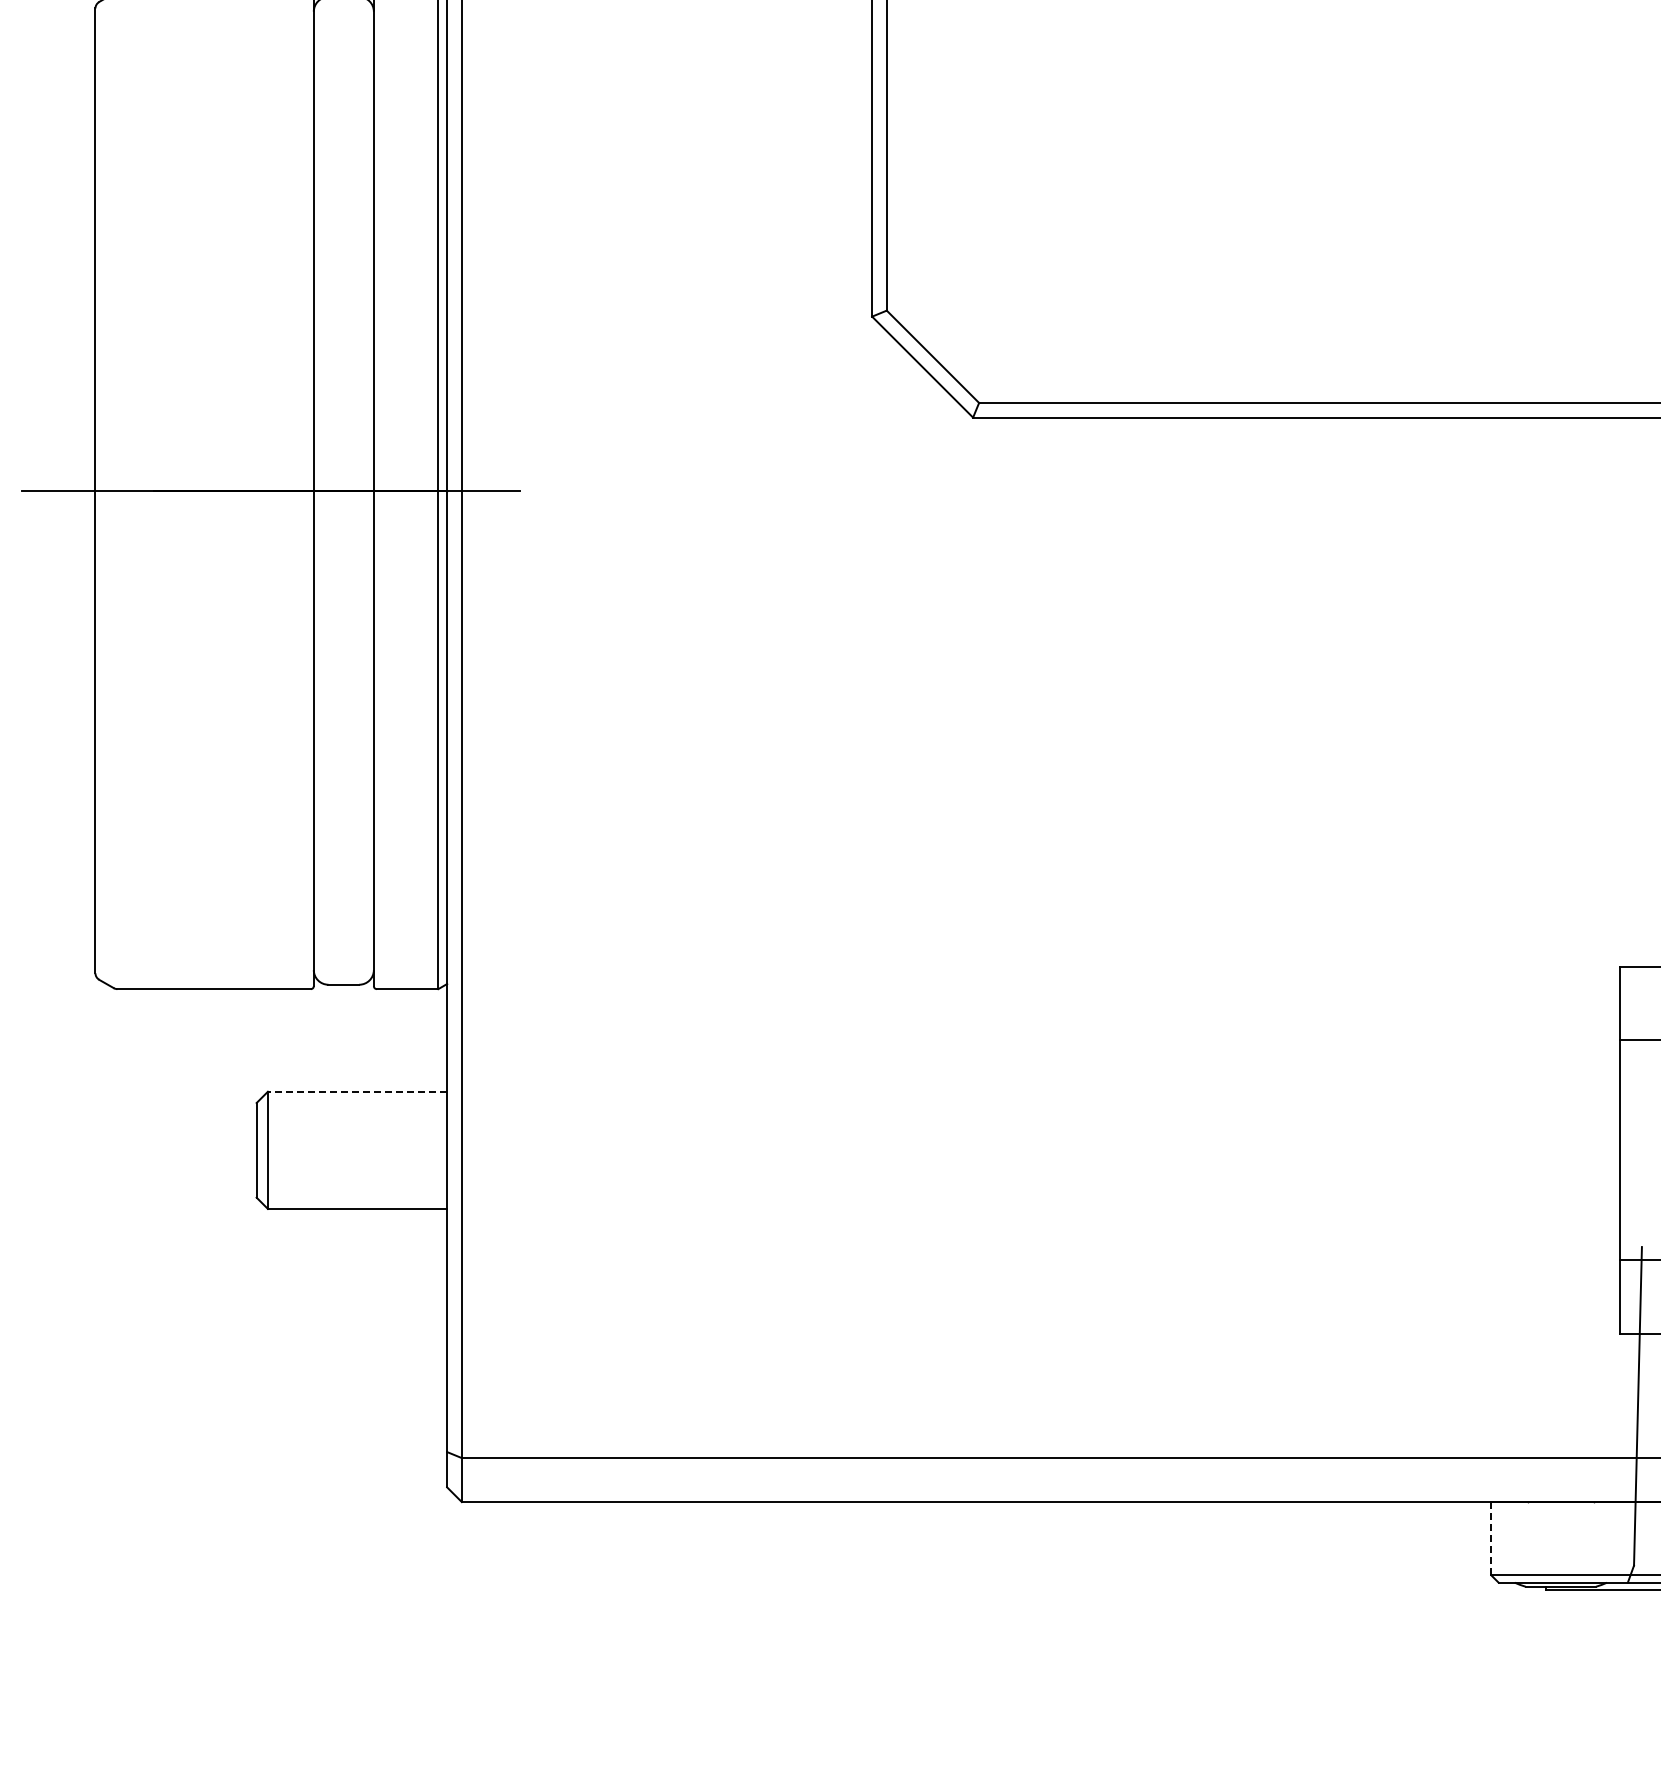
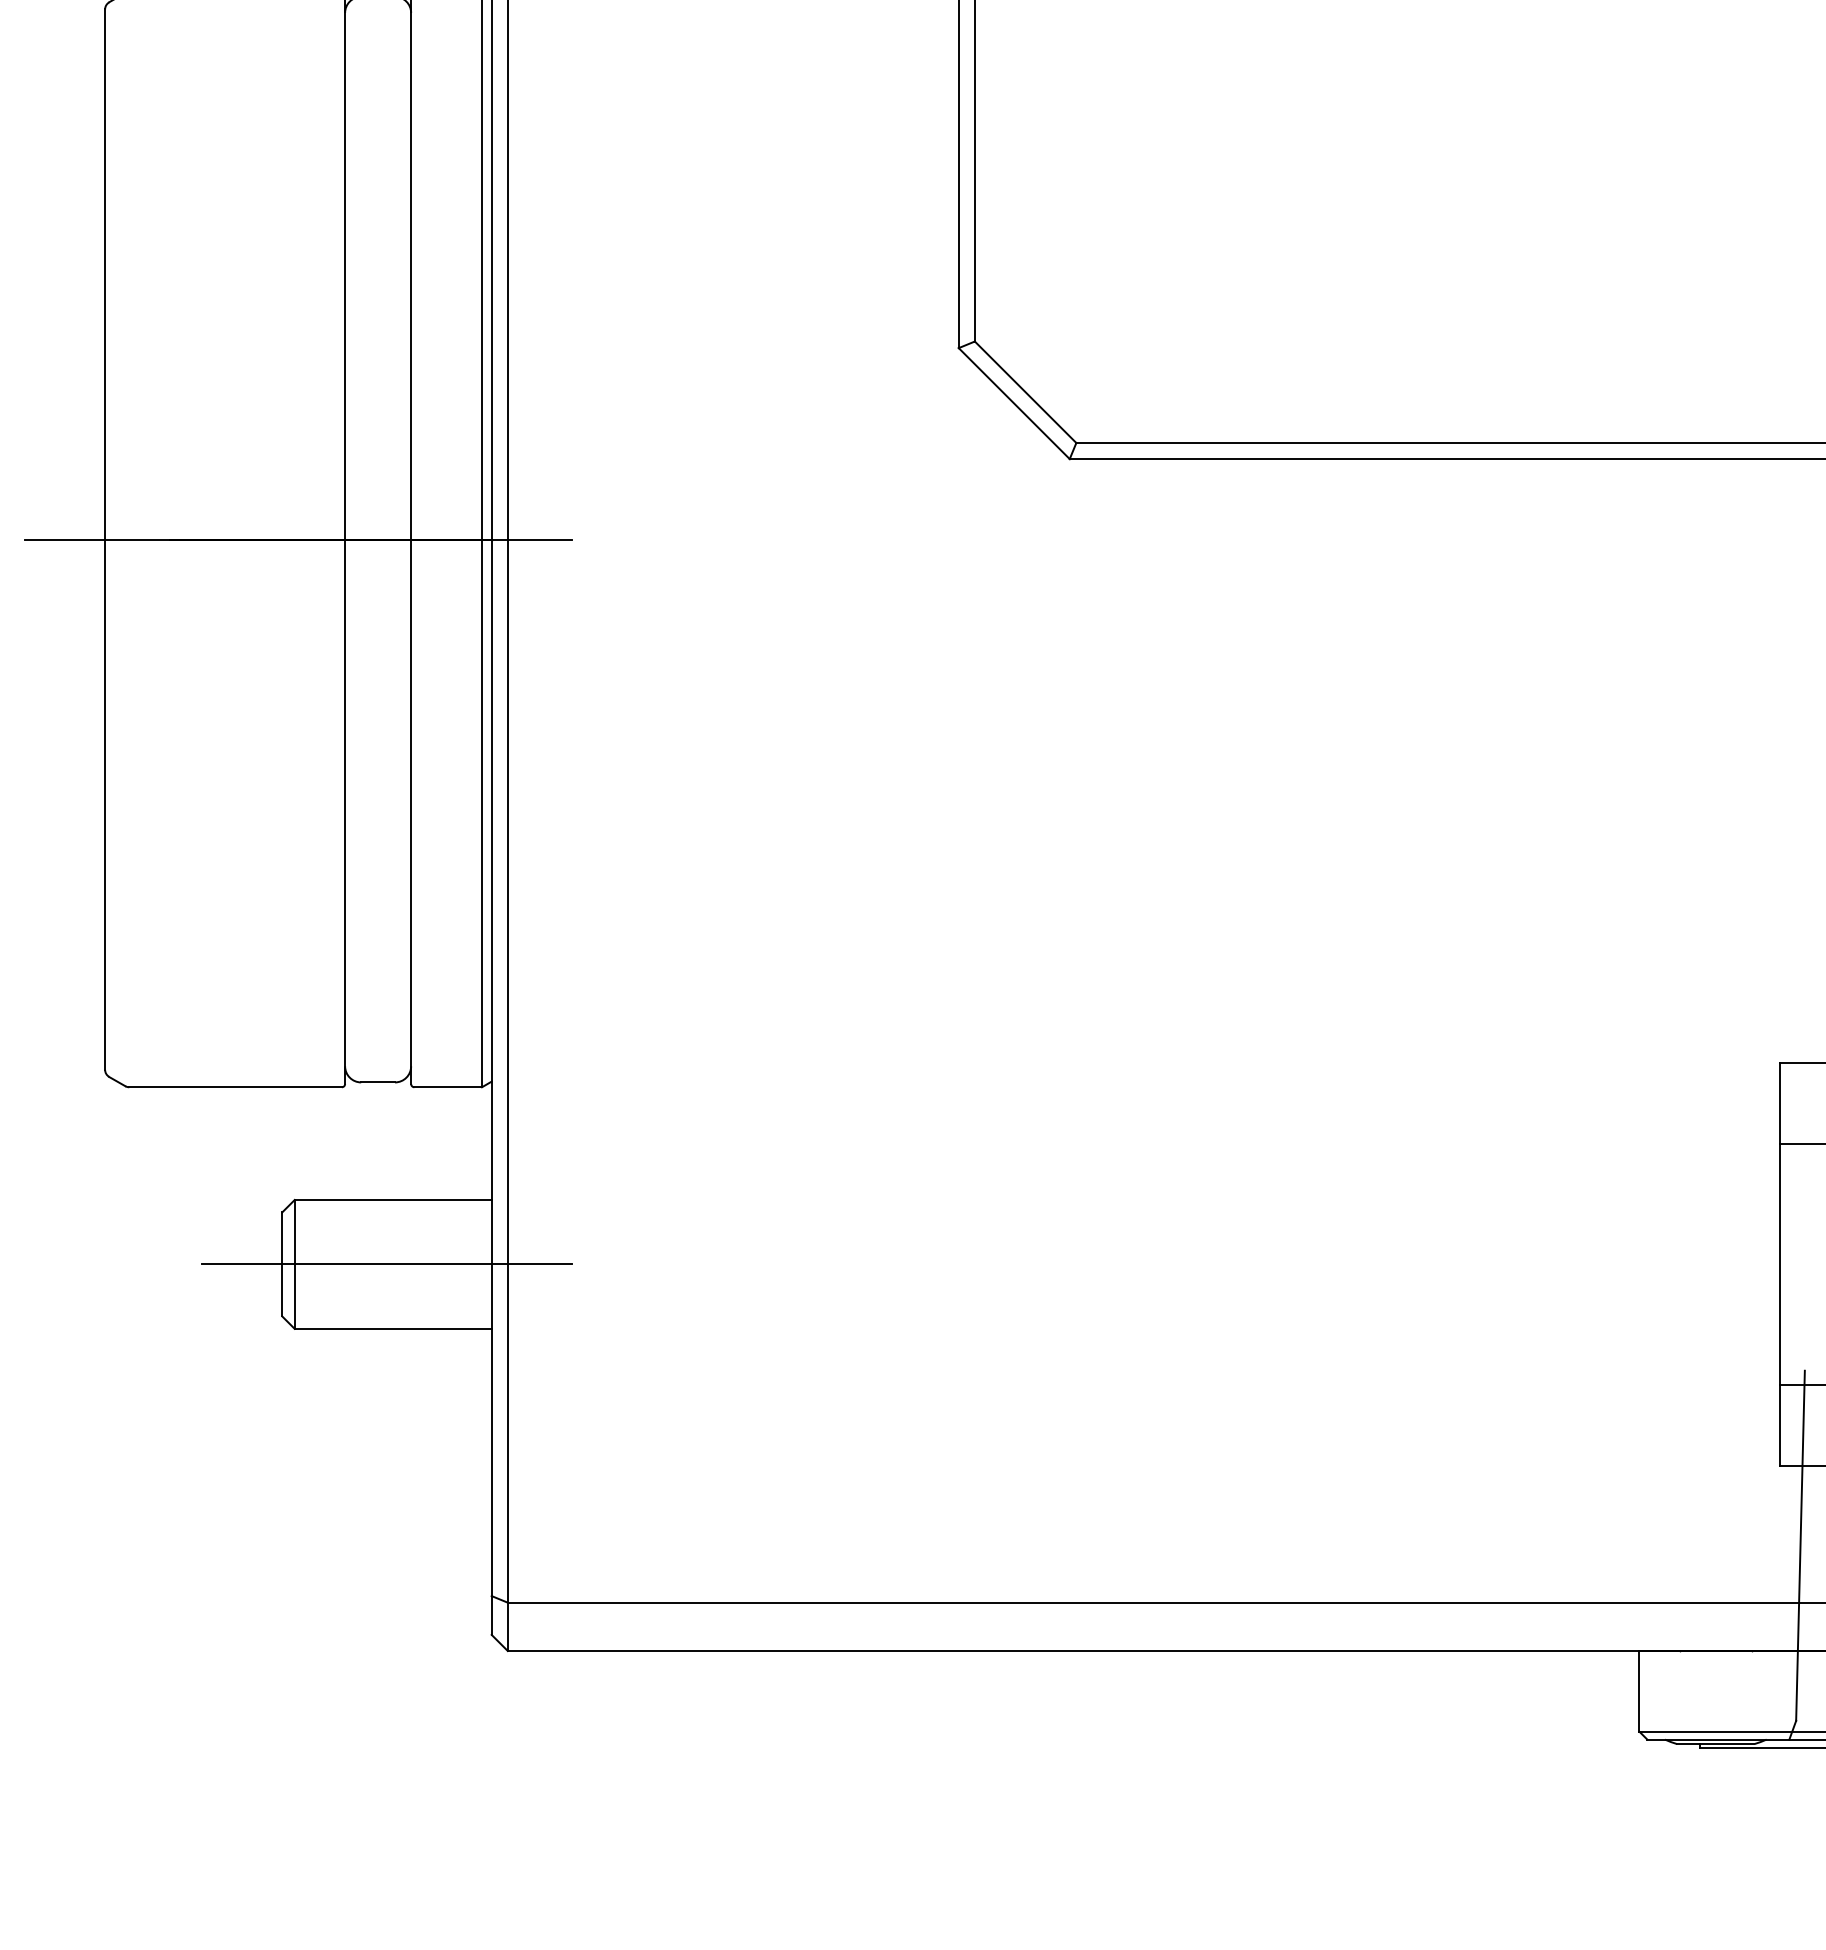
line: (357, 1091) -> (393, 1199), dashed -> solid
line: (351, 1150) -> (386, 1264), added
line: (1491, 1538) -> (1639, 1691), dashed -> solid

